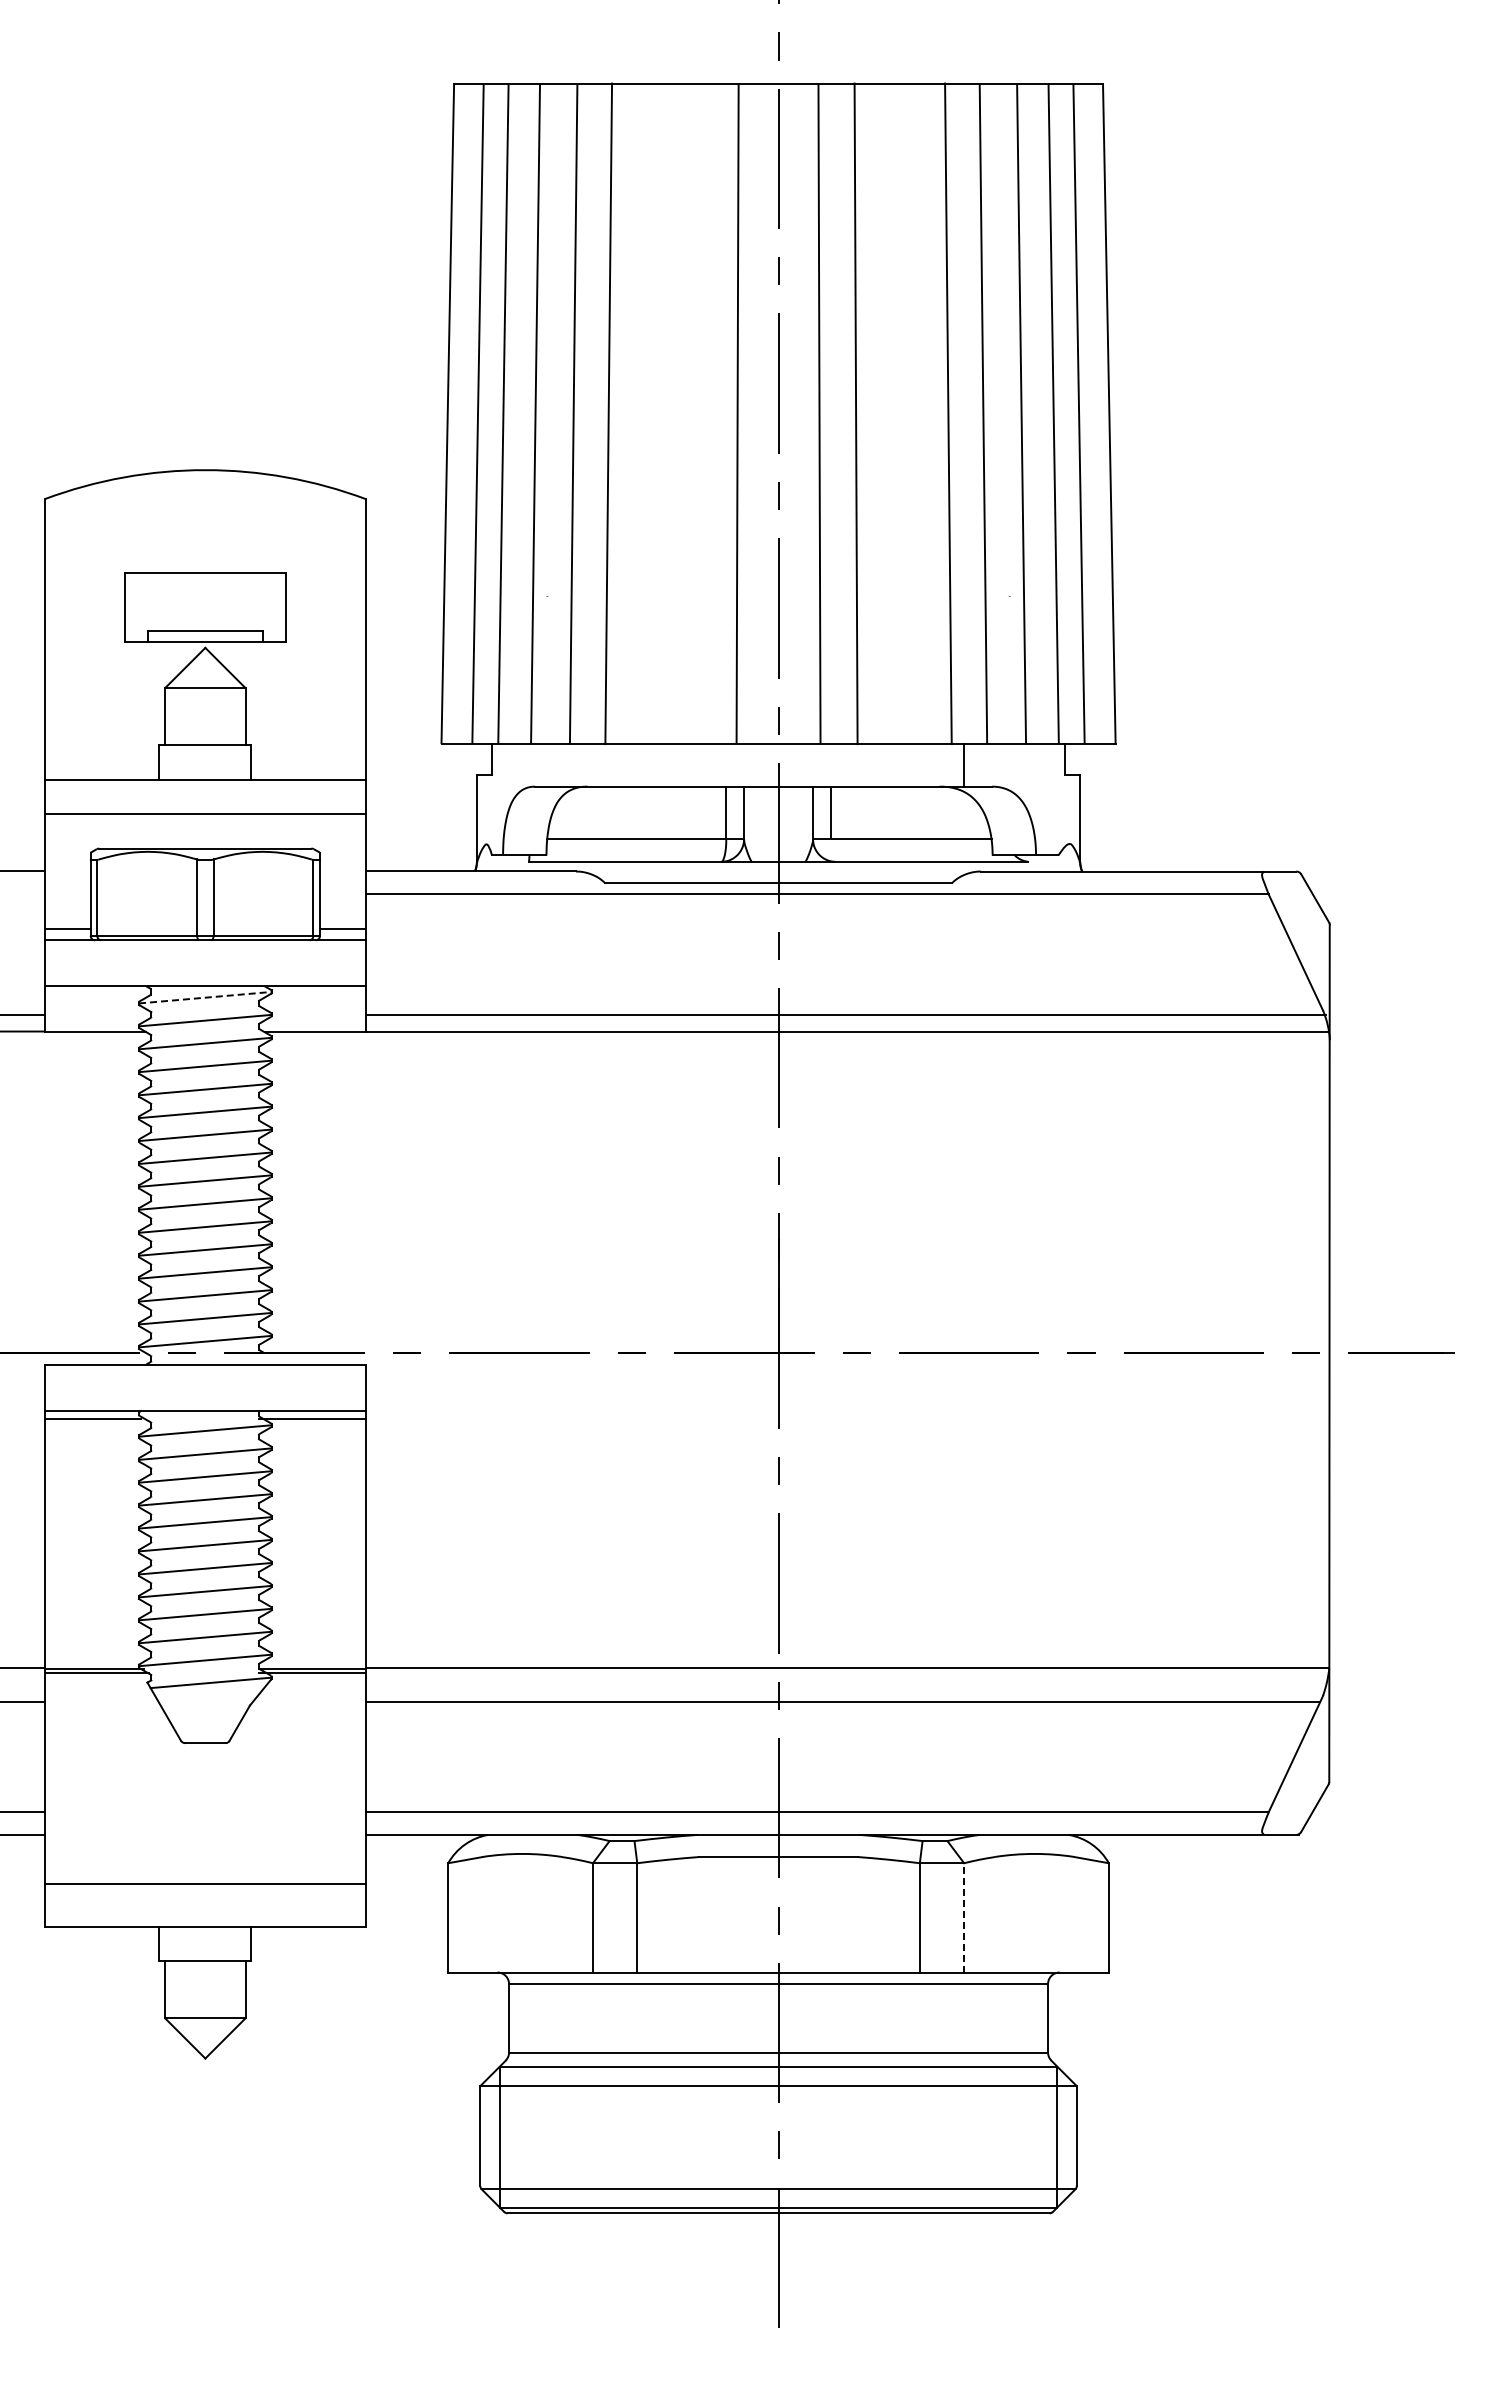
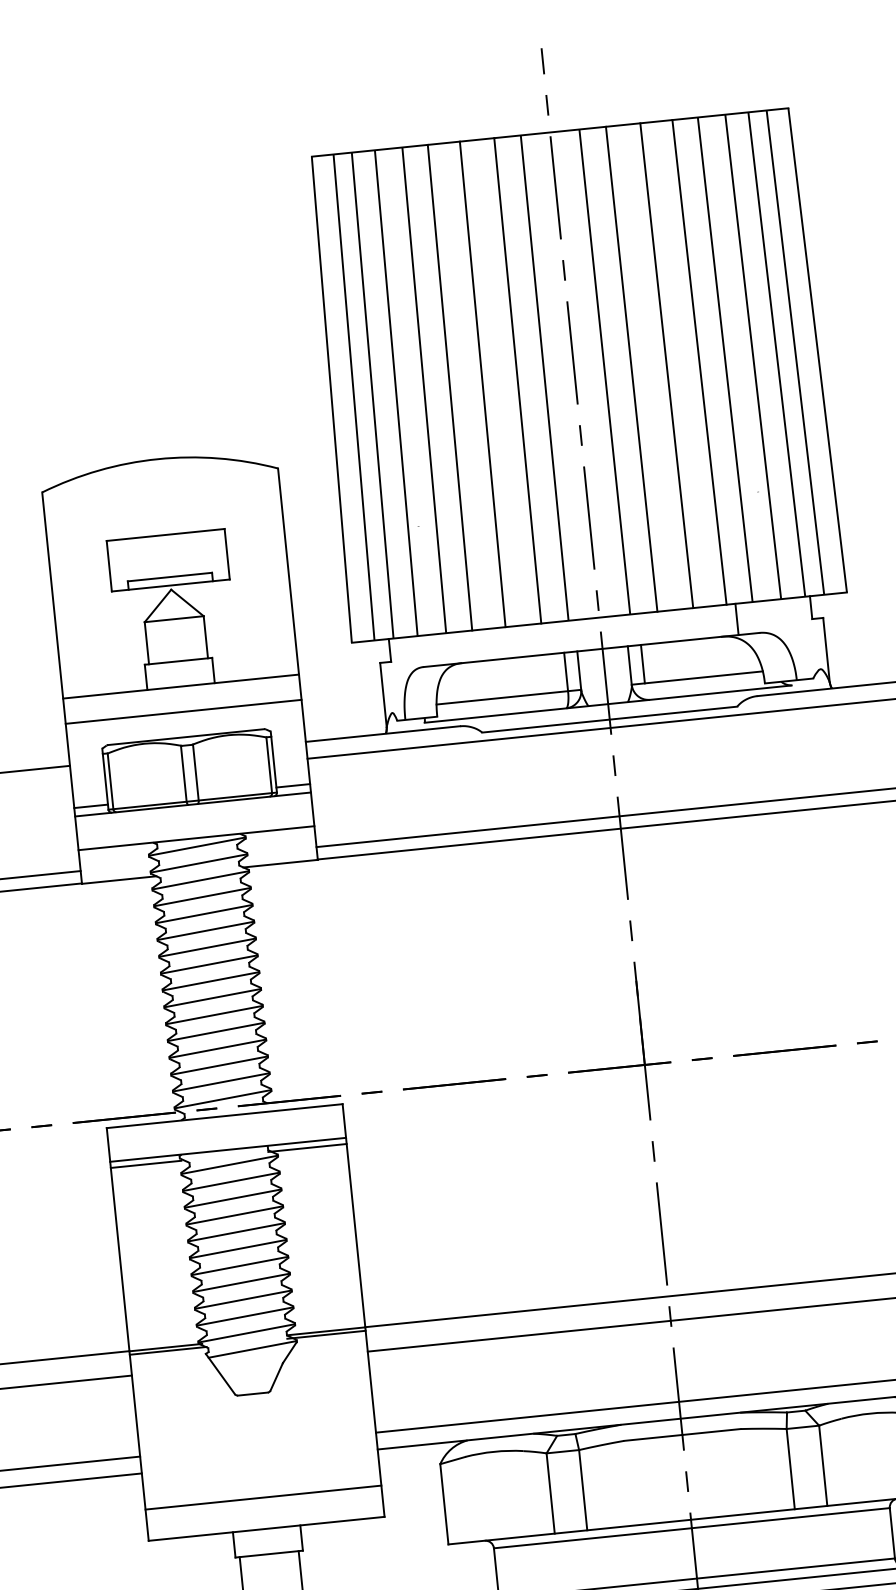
line: (652, 413) -> (482, 384), added
line: (700, 413) -> (517, 380), added
line: (903, 413) -> (666, 365), added
line: (205, 997) -> (197, 846), dashed -> solid
line: (964, 1917) -> (823, 1465), dashed -> solid

